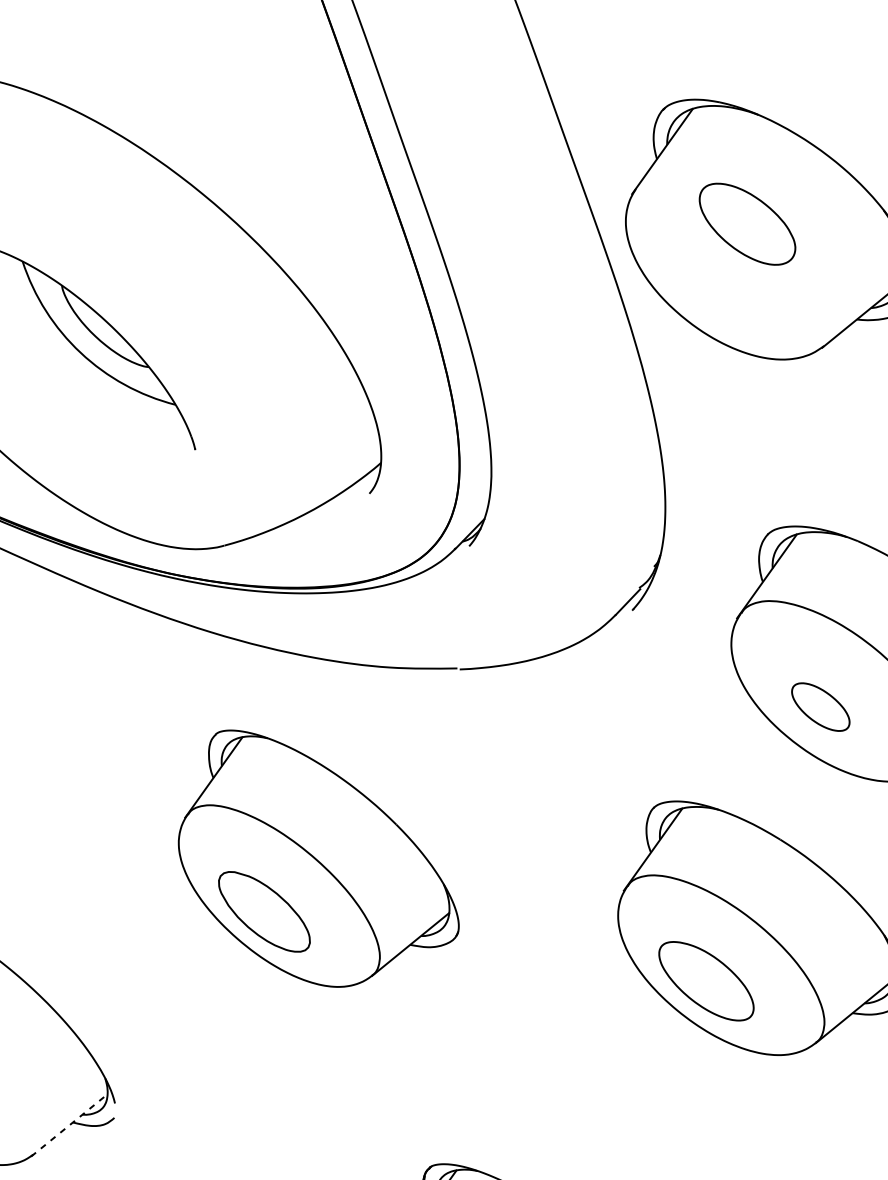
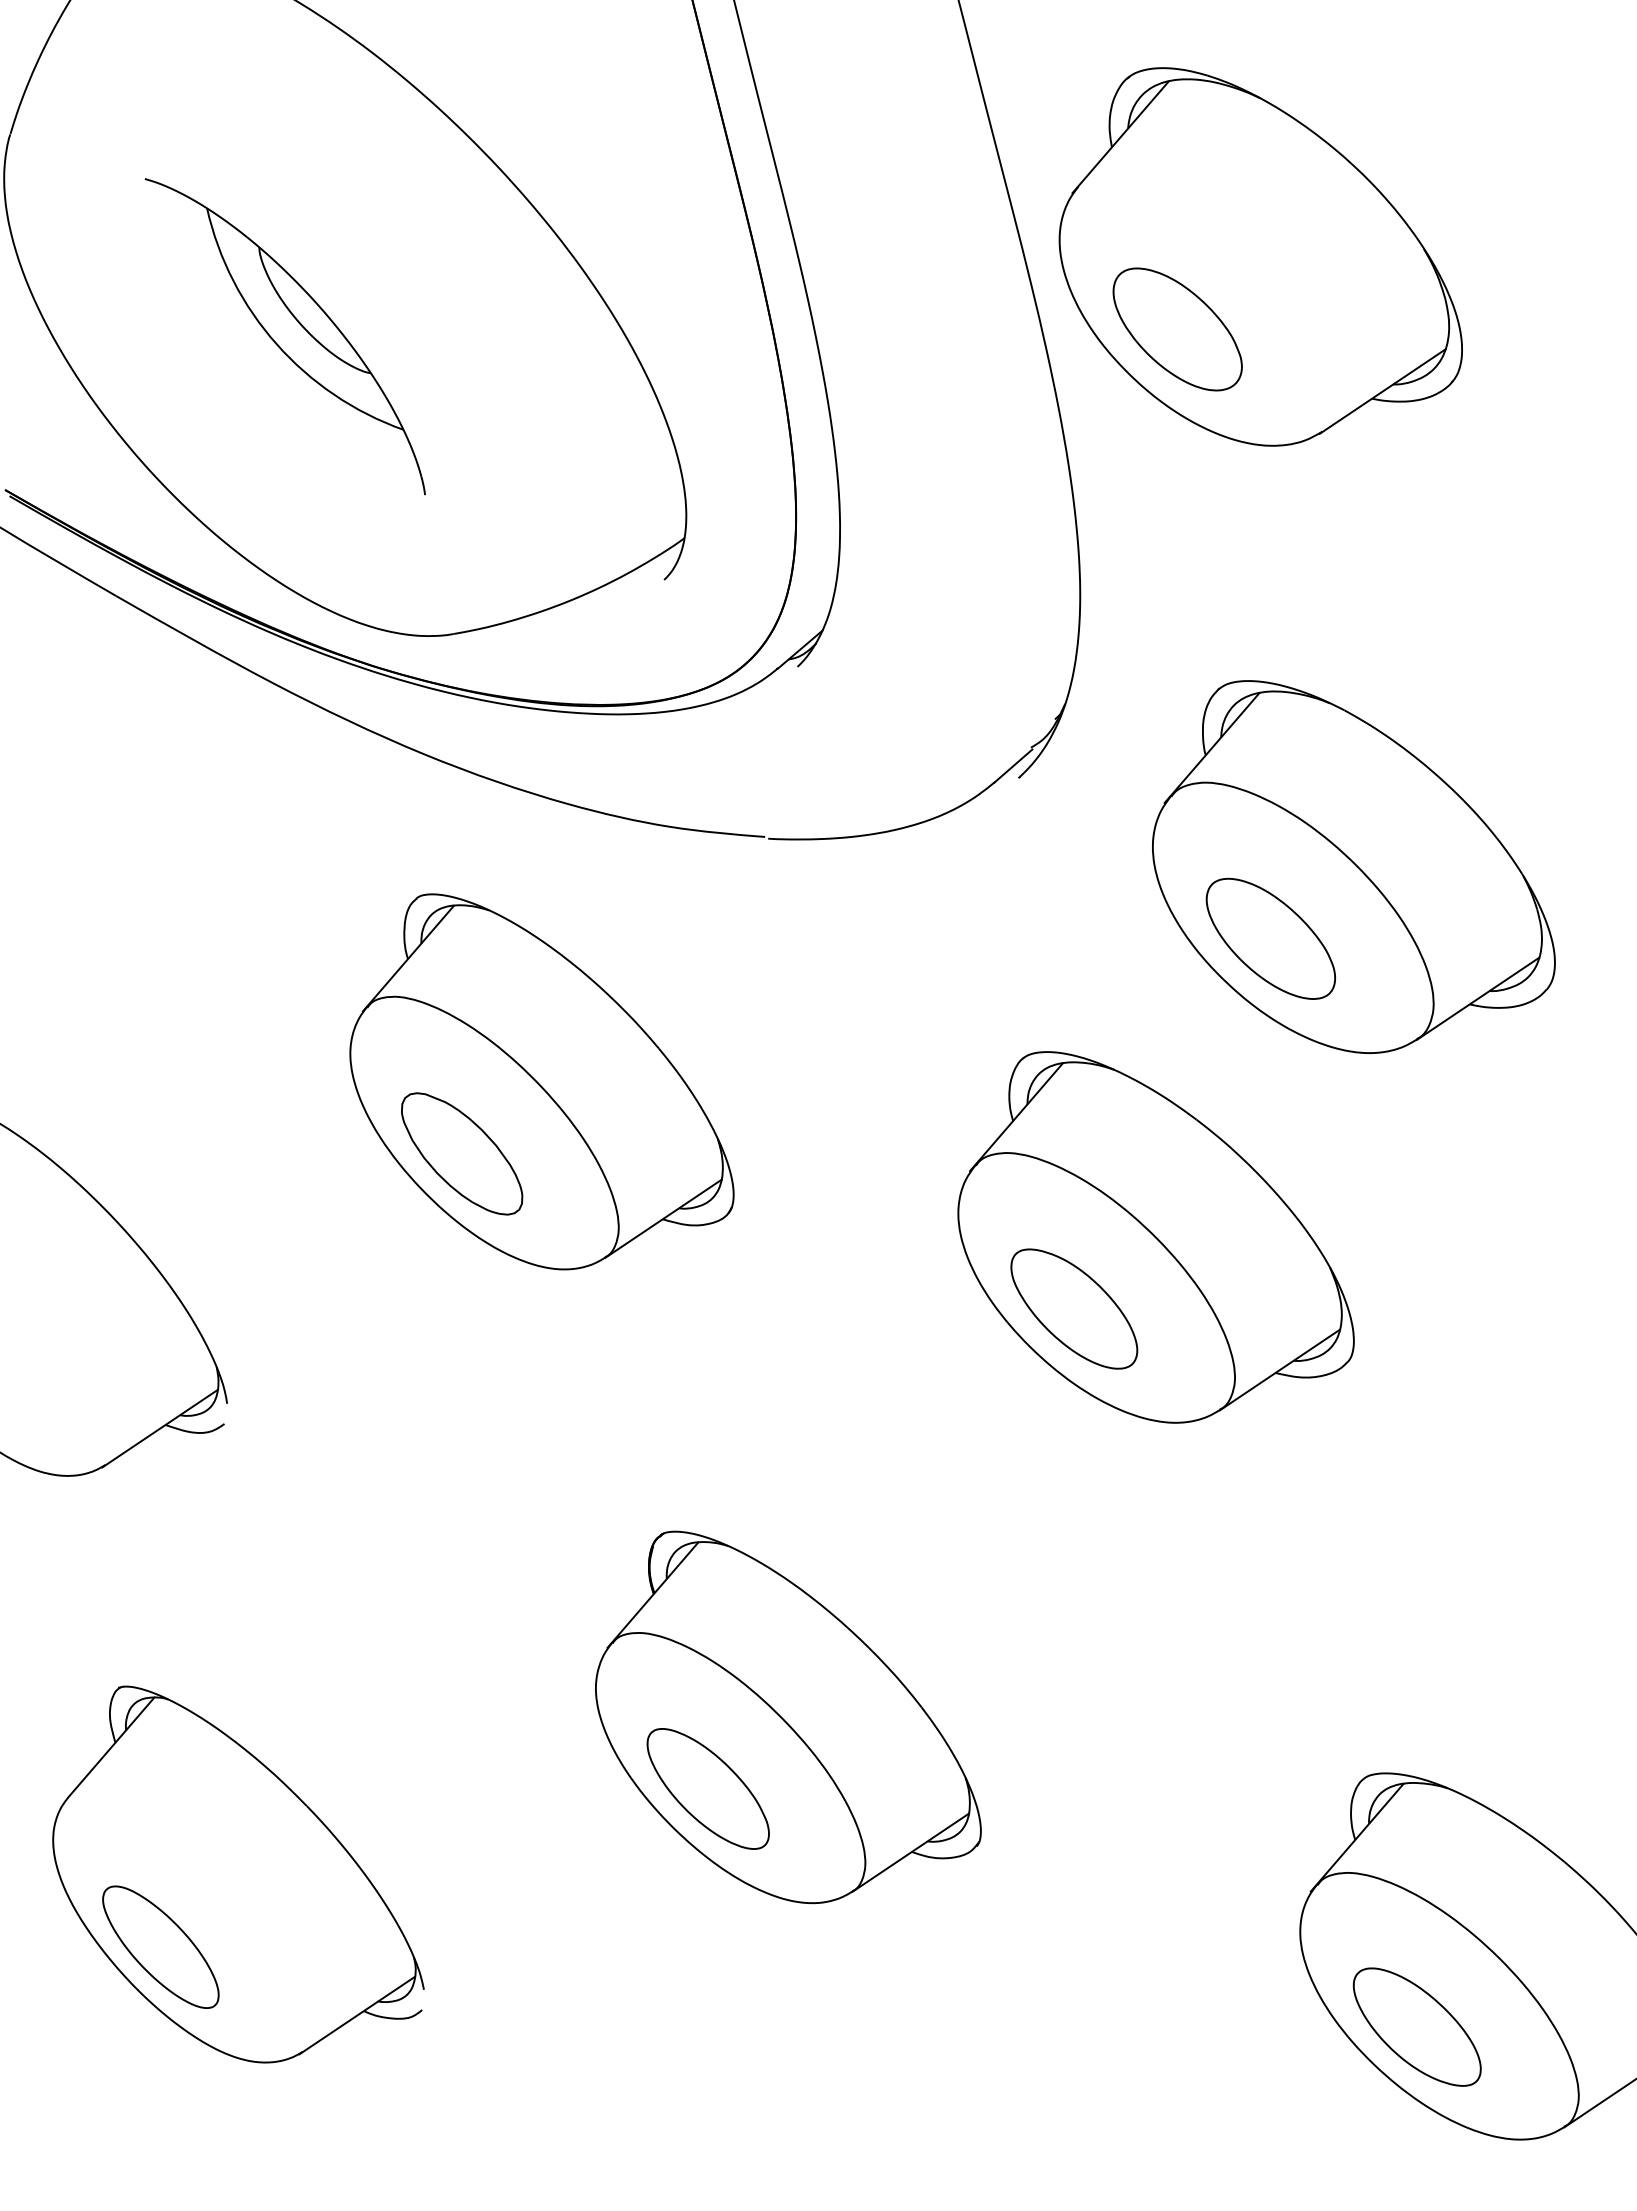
part: (747, 224) -> (1177, 329), moved
part: (820, 706) -> (1270, 938), size x1.67
line: (69, 1125) -> (160, 1428), dashed -> solid

